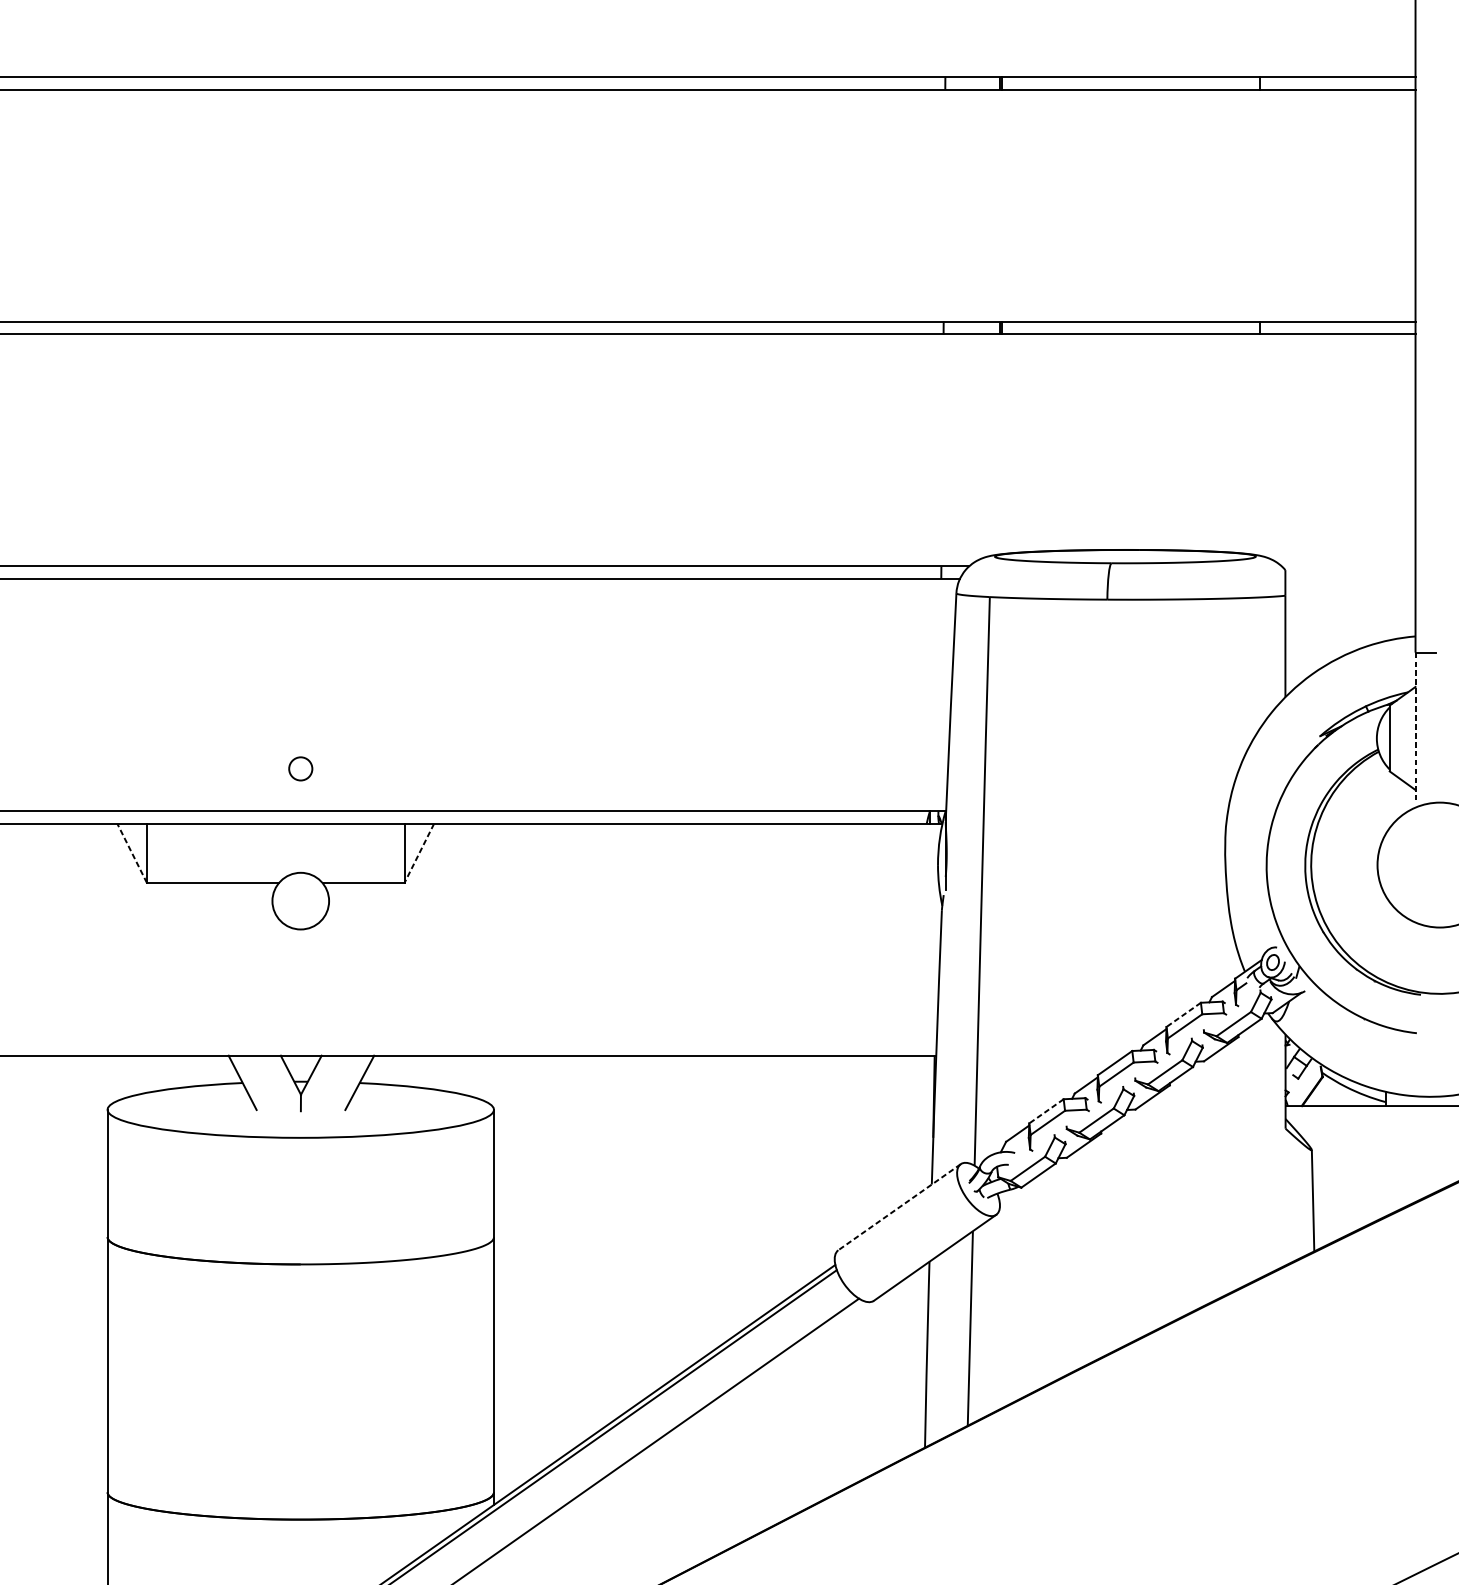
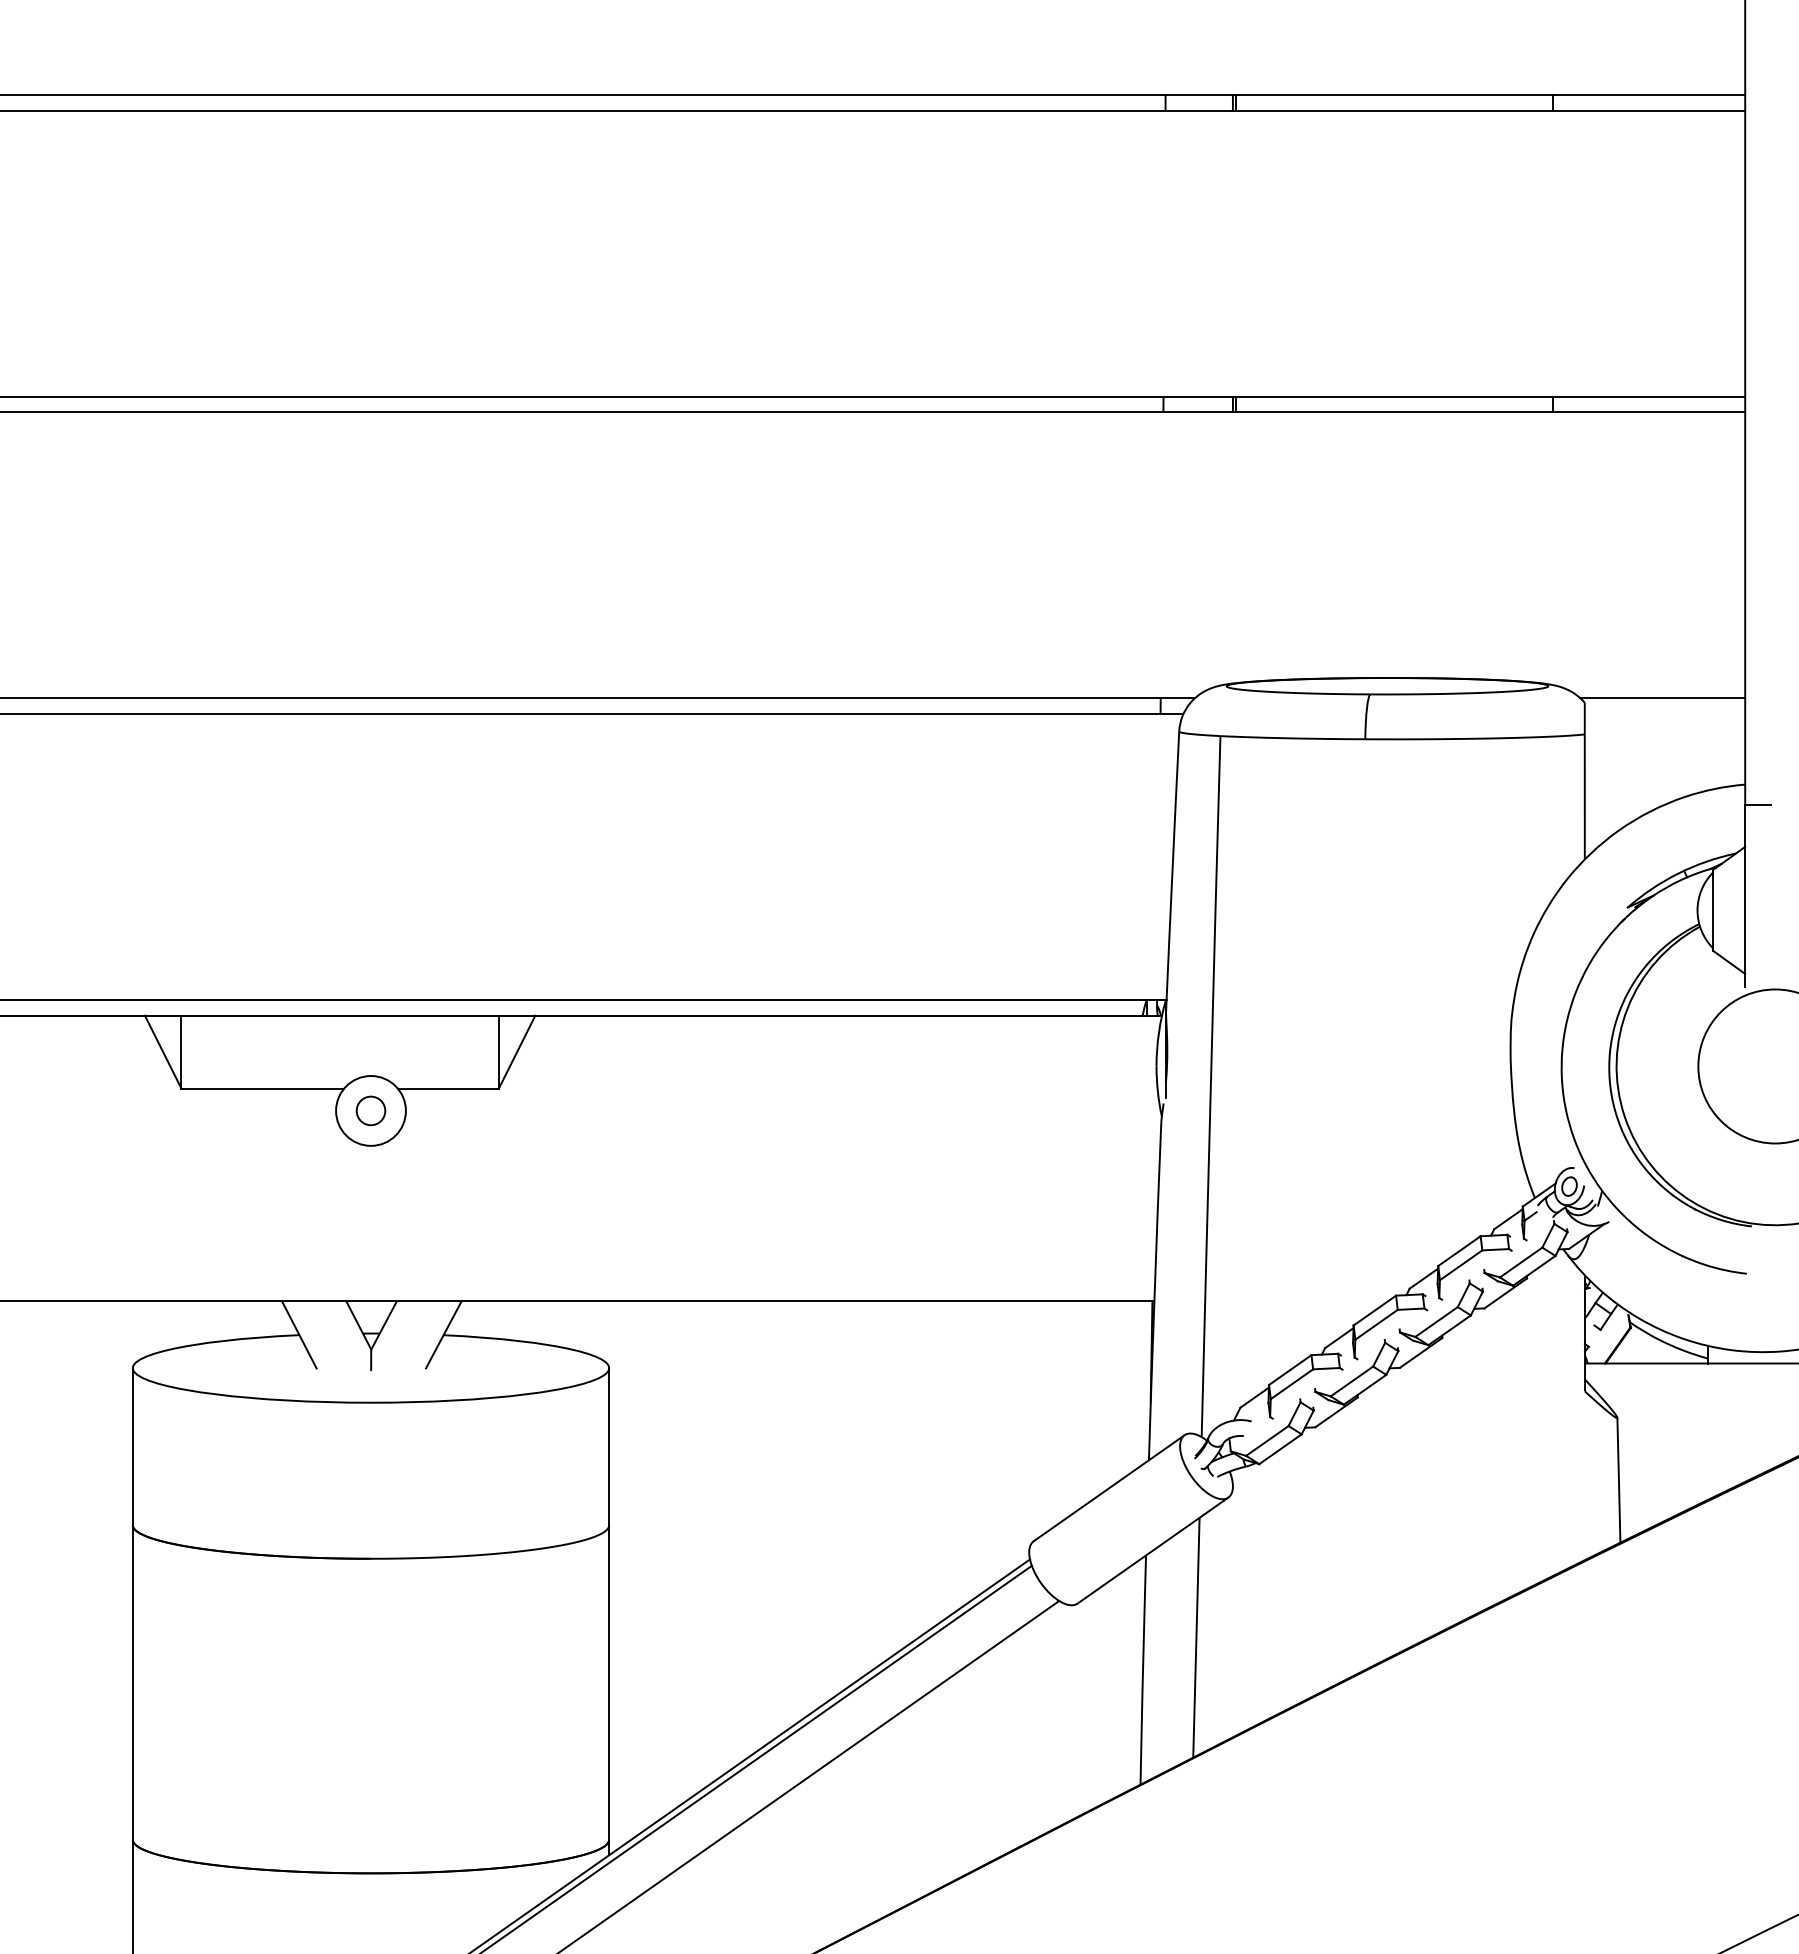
line: (1348, 566) -> (1662, 698), added
line: (1415, 727) -> (1745, 896), dashed -> solid
circle: (300, 768) -> (370, 1110), moved
line: (132, 853) -> (163, 1052), dashed -> solid
line: (419, 853) -> (517, 1052), dashed -> solid
line: (1183, 1015) -> (1459, 1251), dashed -> solid
line: (1046, 1111) -> (1290, 1370), dashed -> solid
line: (899, 1207) -> (1108, 1488), dashed -> solid

